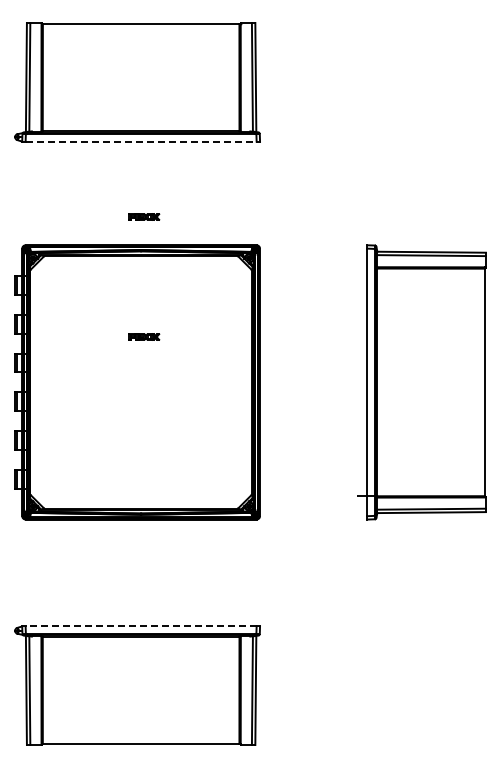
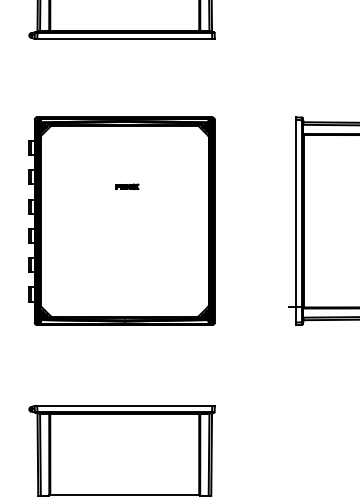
line: (141, 141) -> (125, 38), dashed -> solid
part: (144, 216) -> (127, 95), removed
line: (141, 626) -> (125, 406), dashed -> solid

